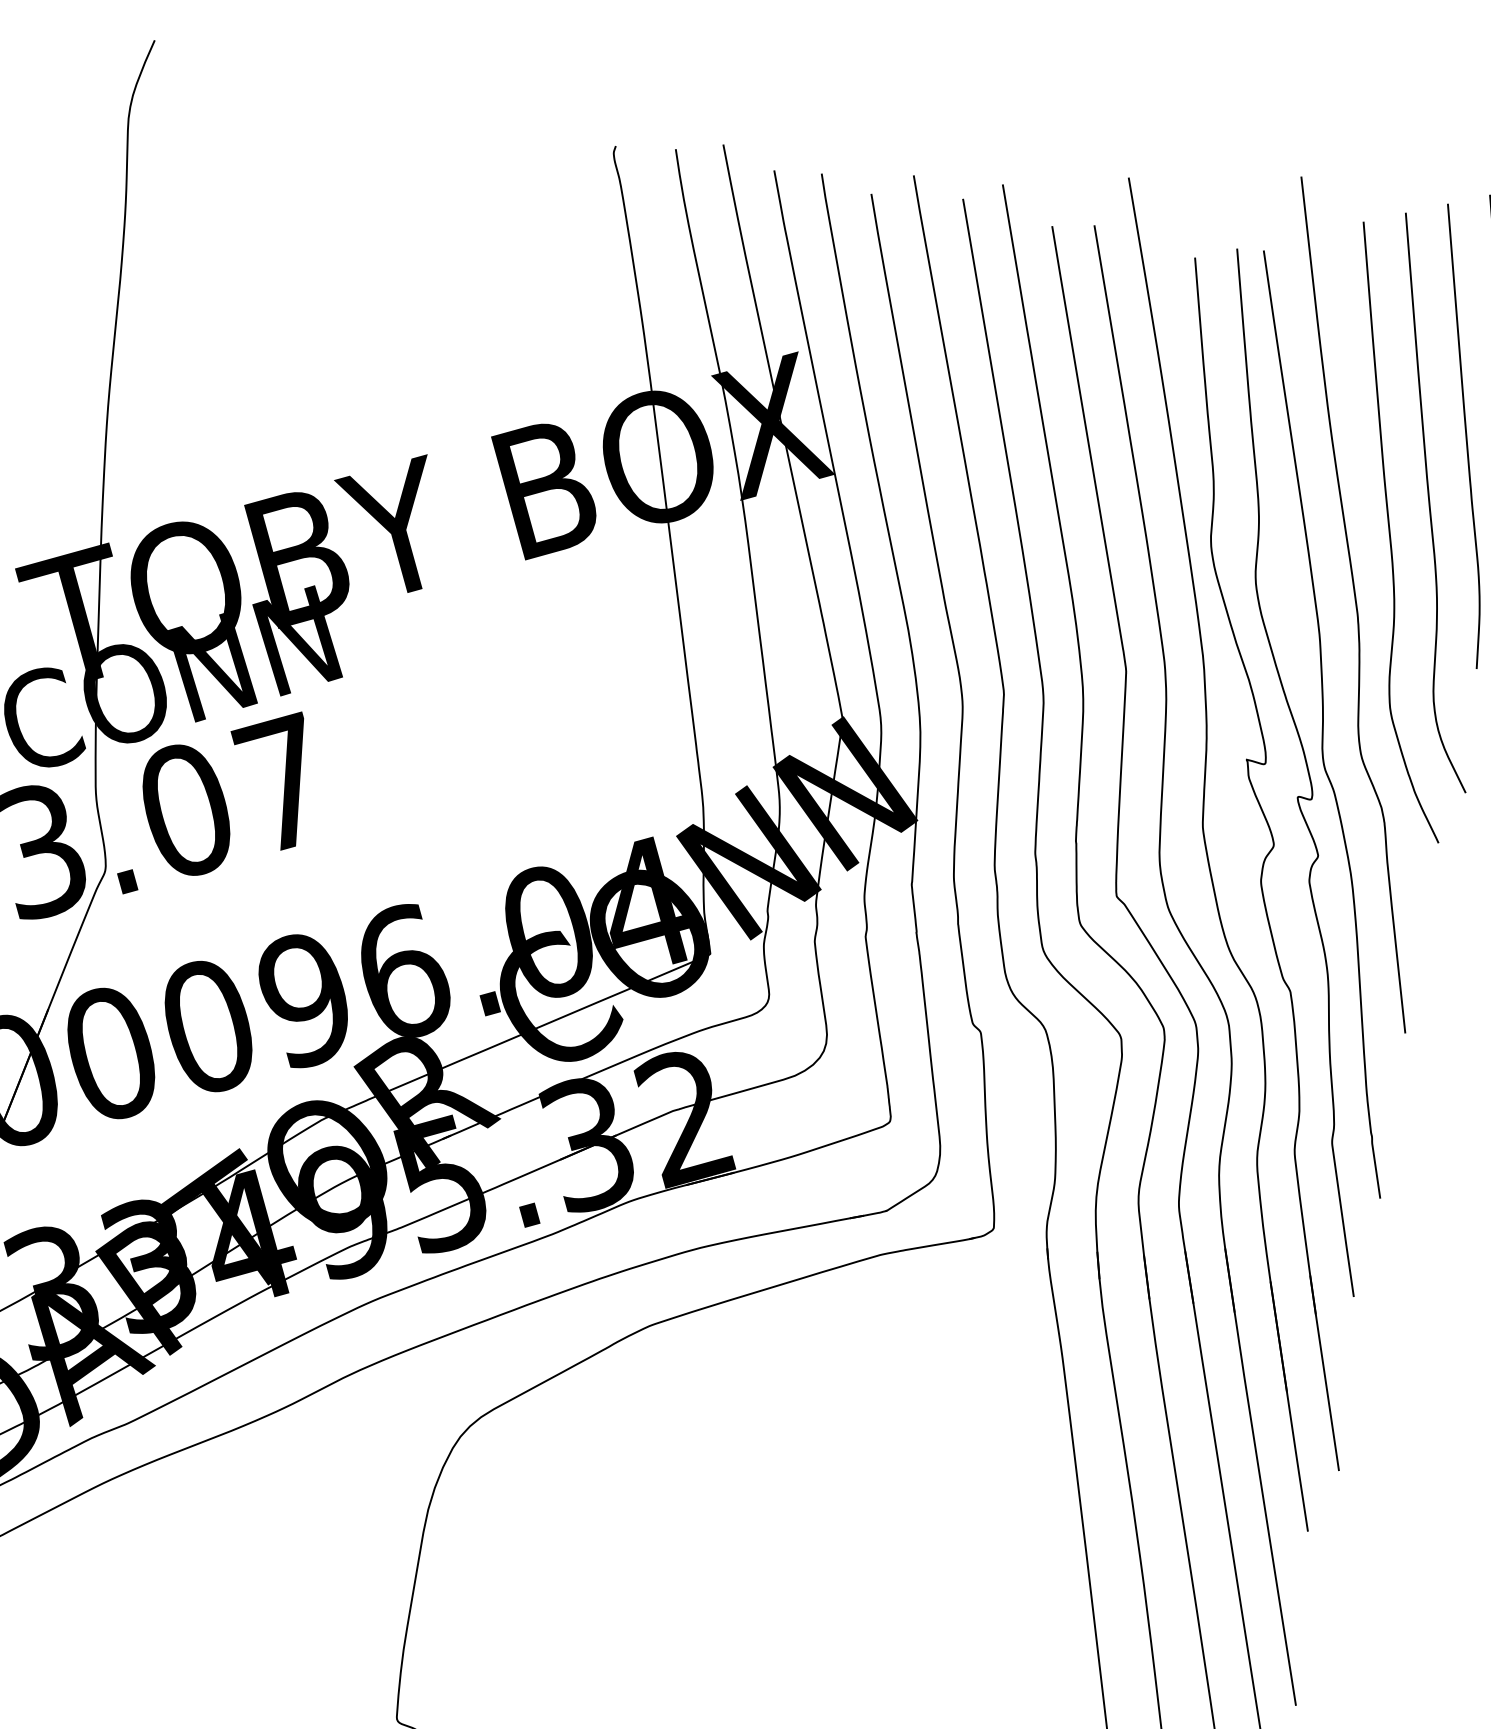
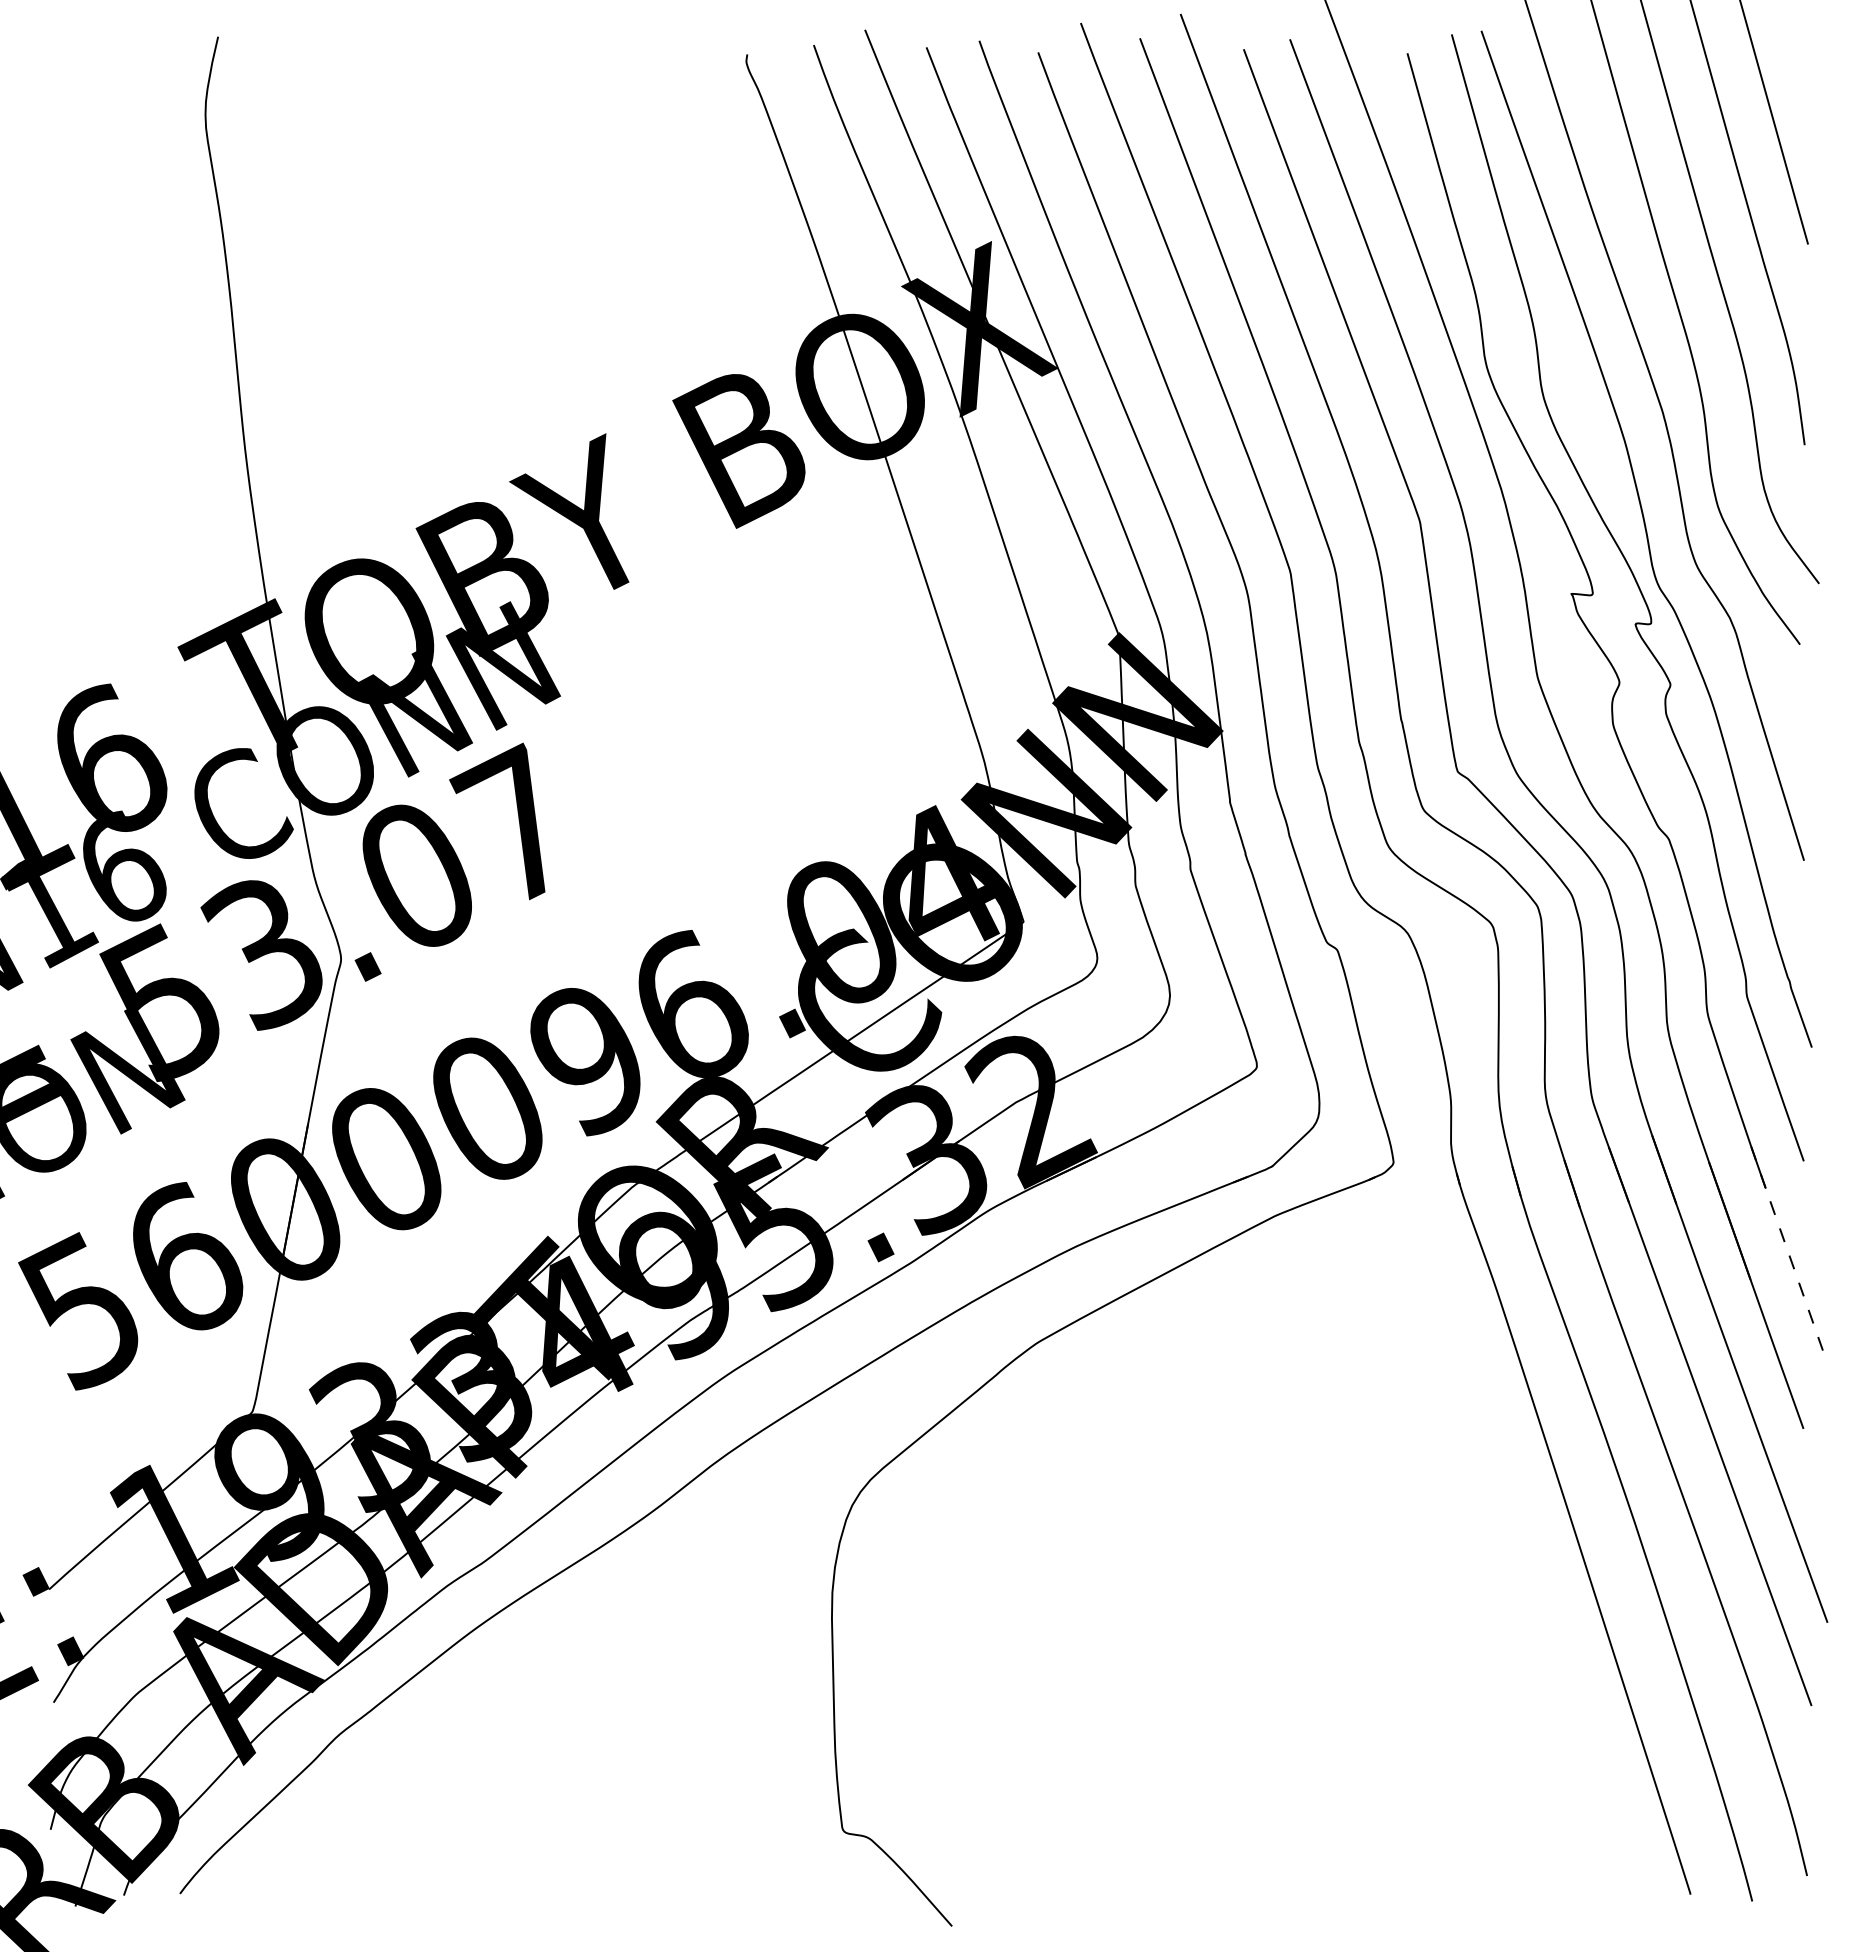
line: (1324, 1372) -> (1787, 1250), solid -> dashed

